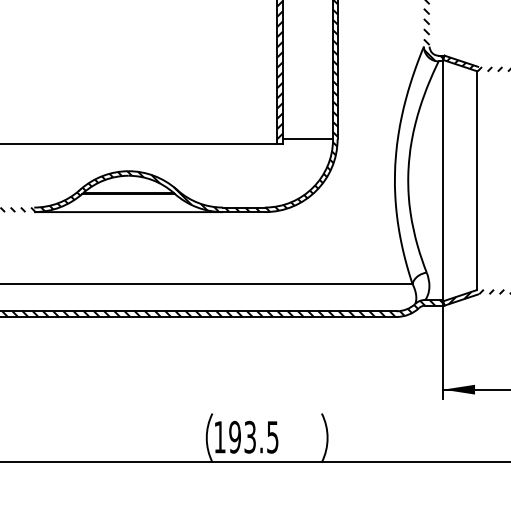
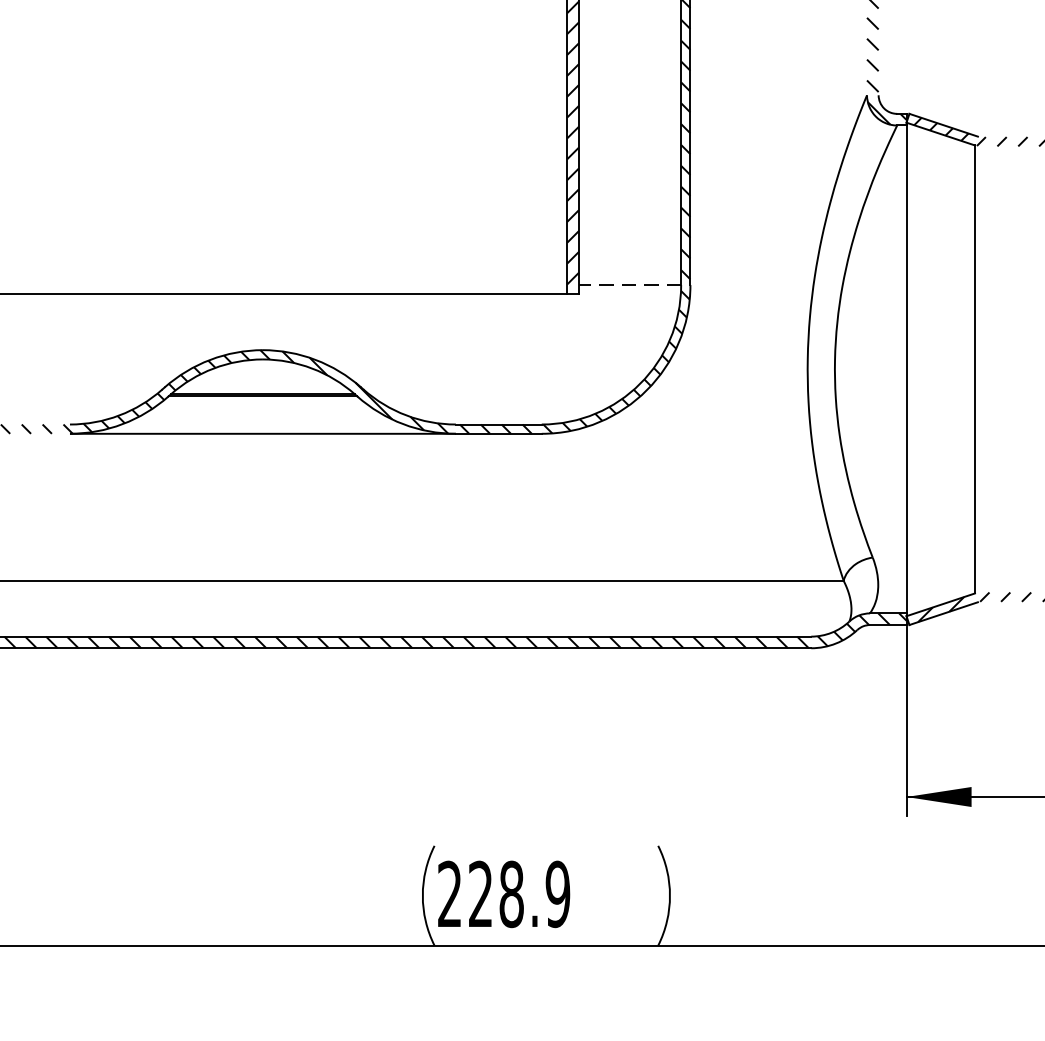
line: (308, 139) -> (630, 285), solid -> dashed
text: (246, 436) -> (504, 892), 193.5 -> 228.9

